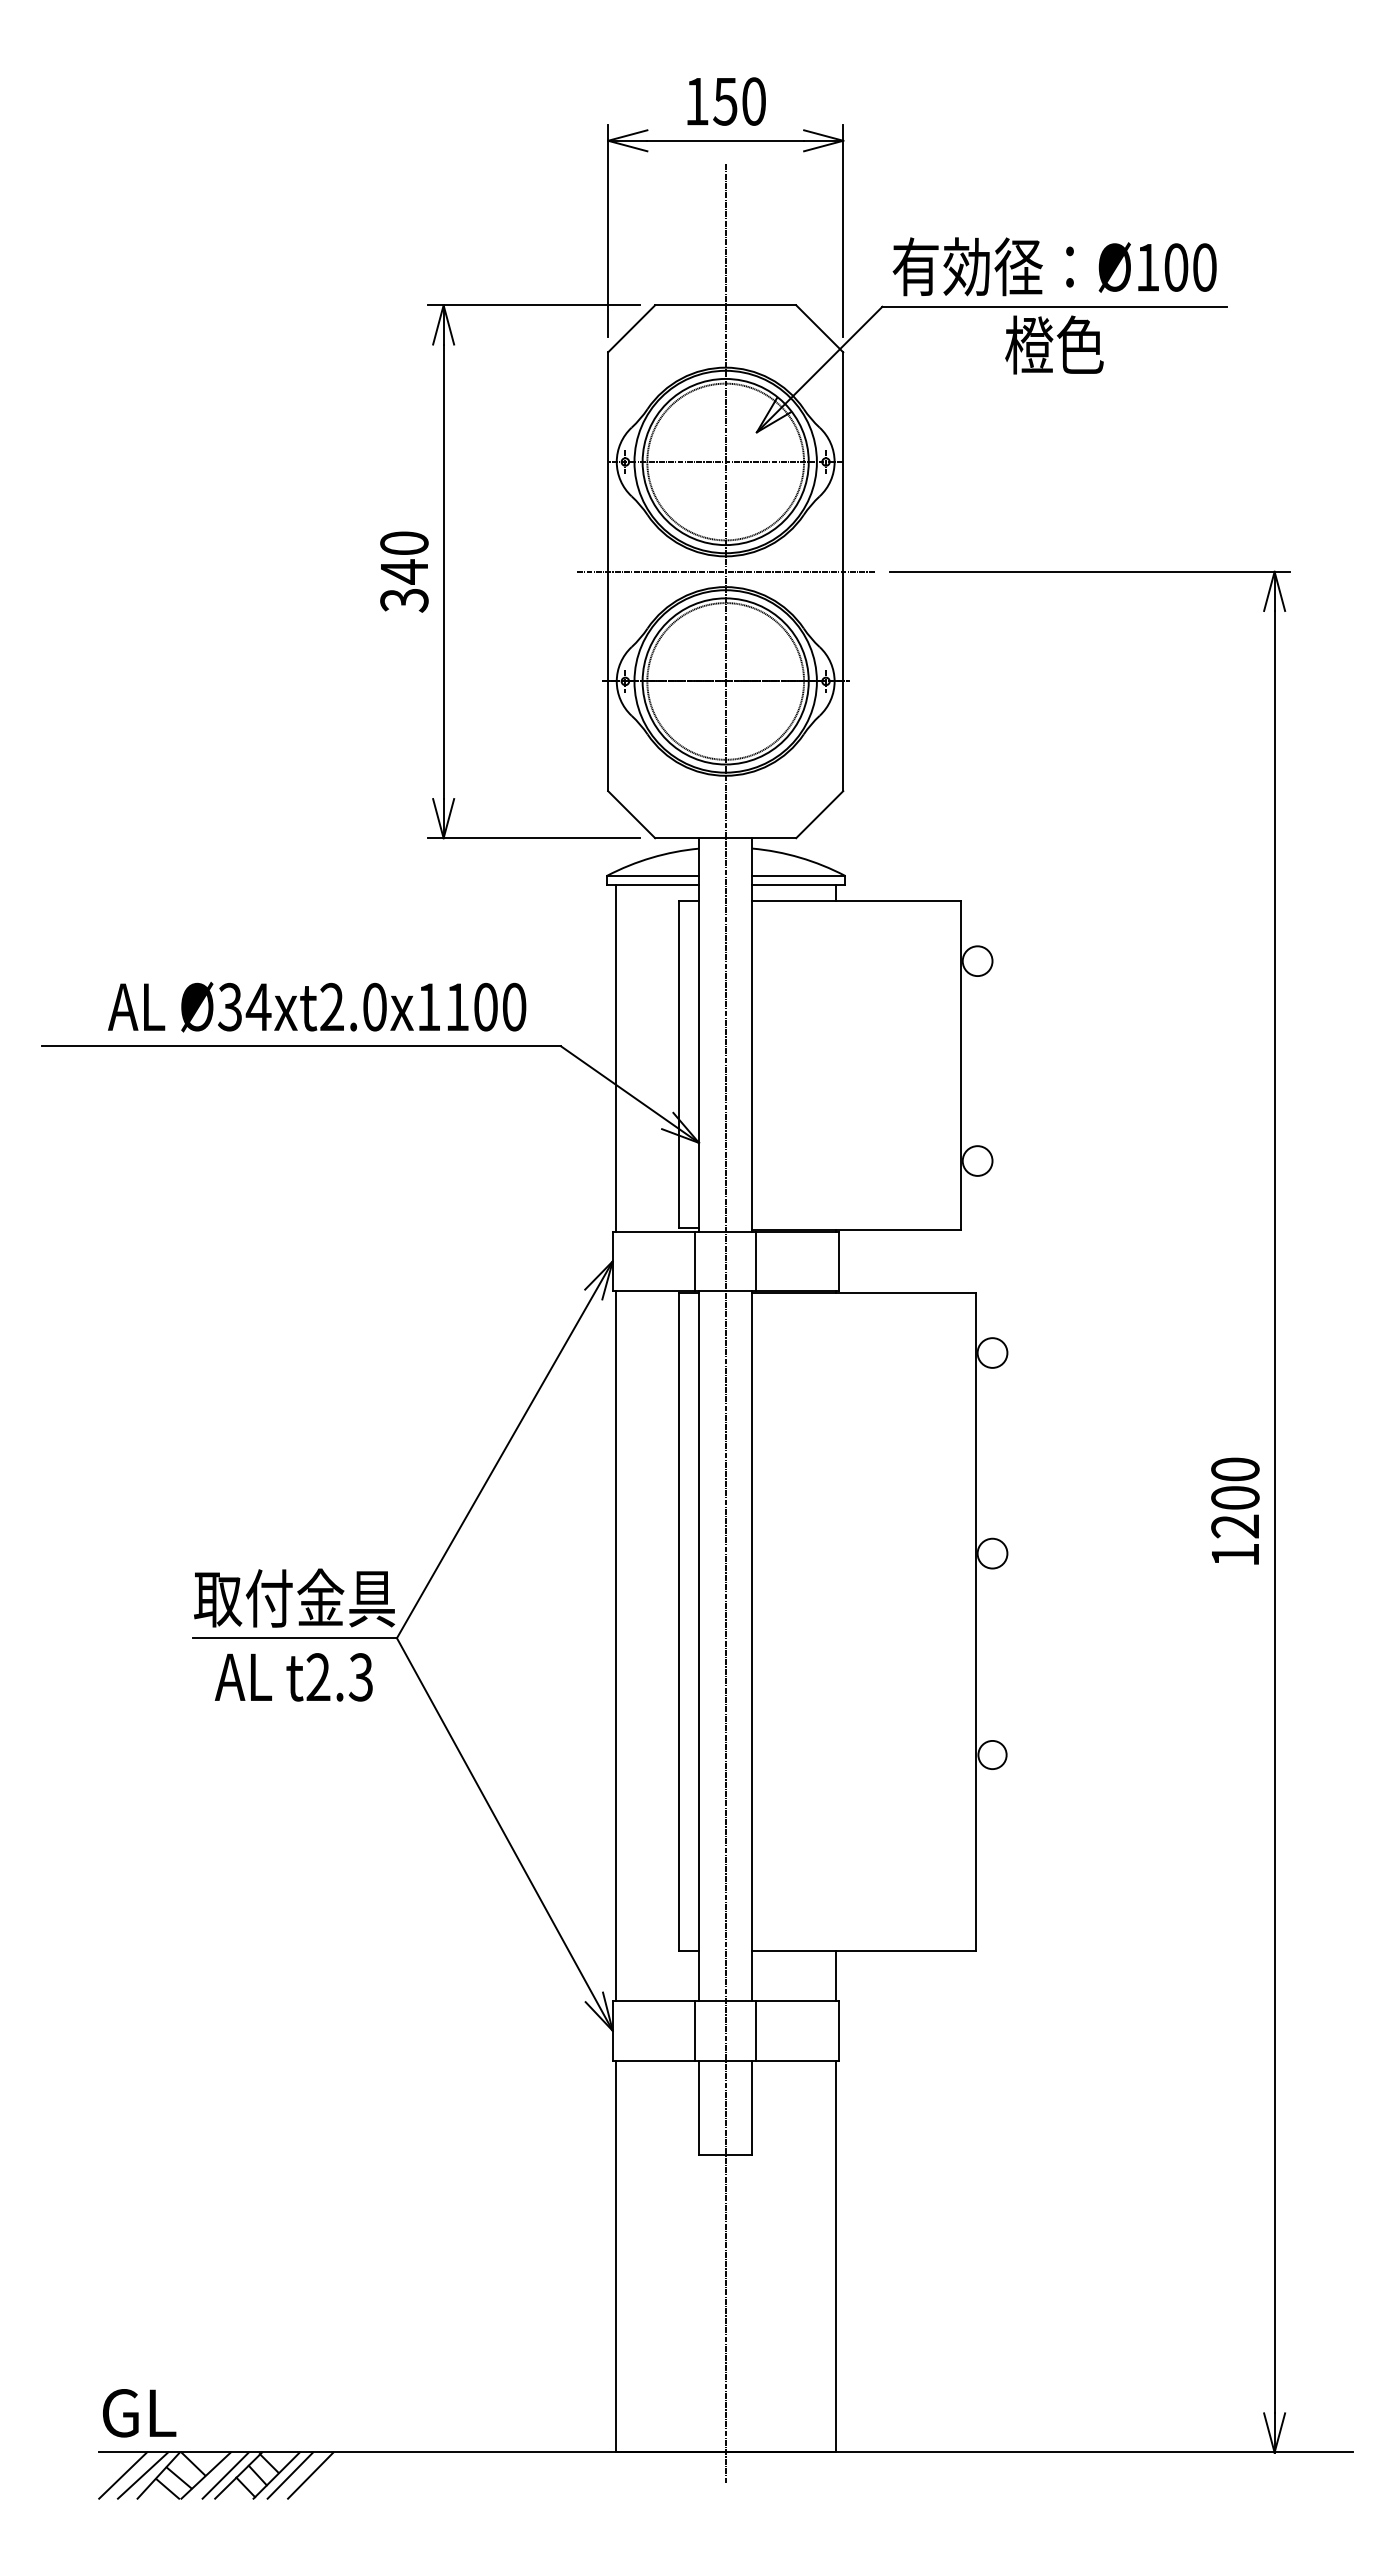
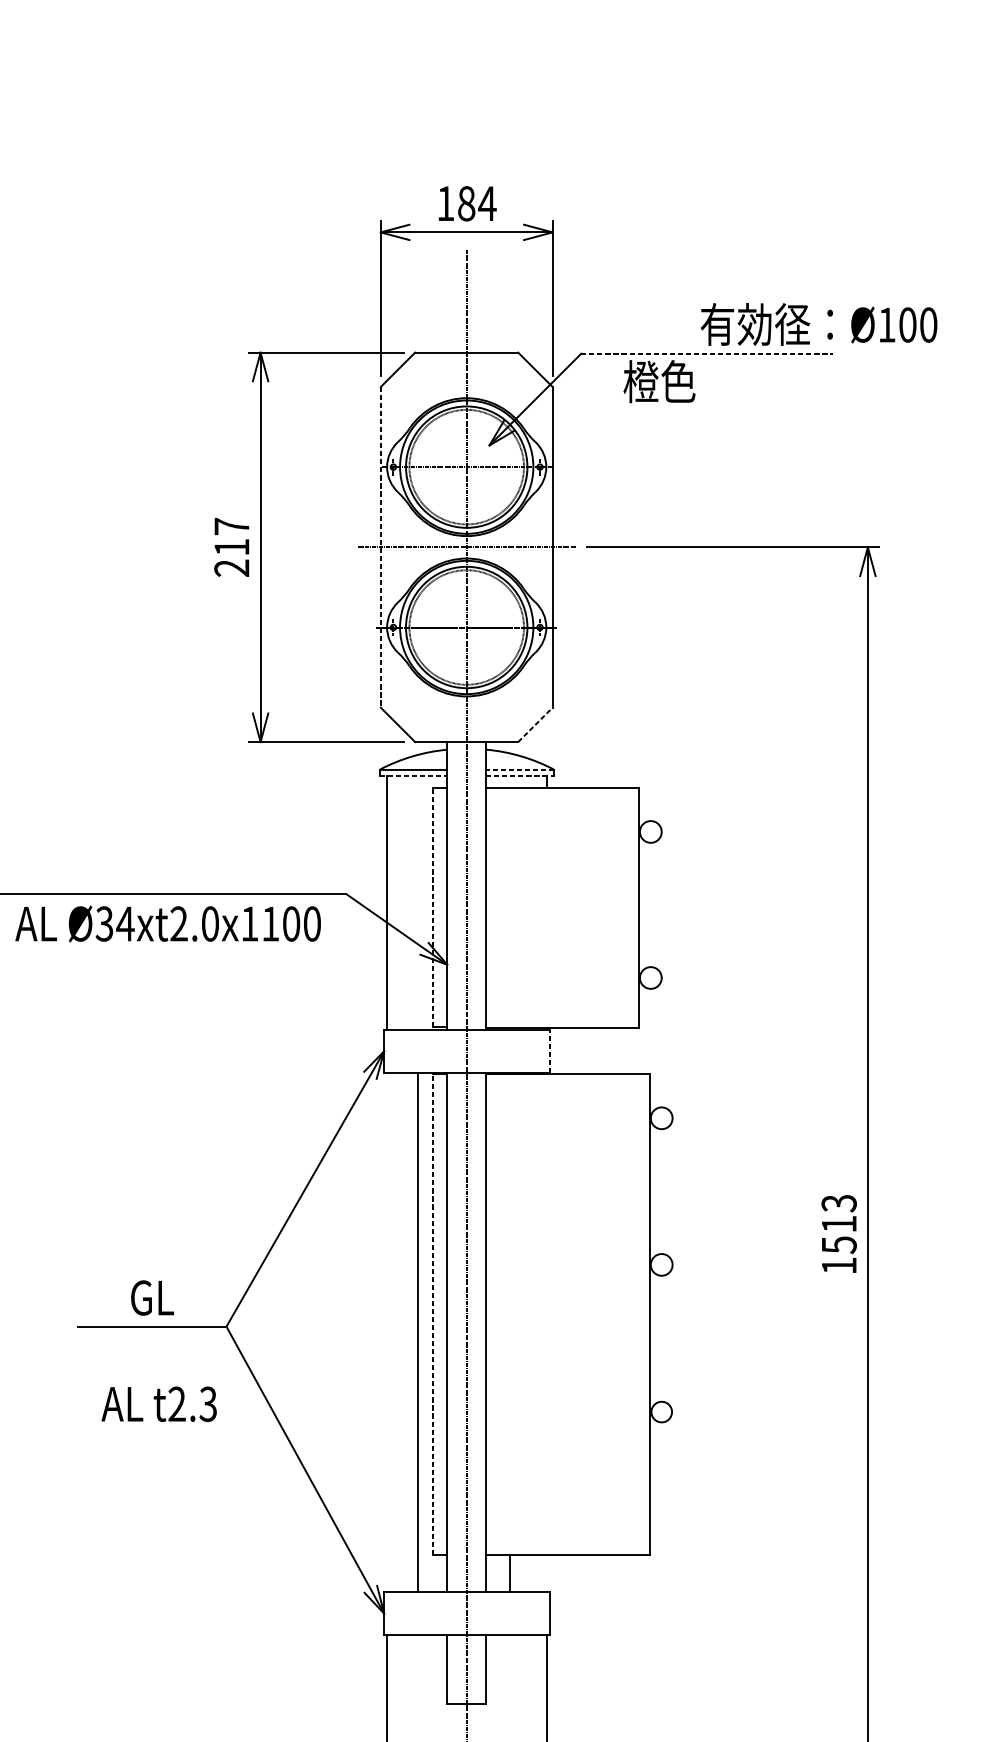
text: (739, 101) -> (476, 203), 150 -> 184
text: (1054, 266) -> (818, 324), moved
line: (1055, 306) -> (707, 353), solid -> dashed
text: (1054, 344) -> (659, 381), moved
text: (404, 571) -> (231, 547), 340 -> 217
line: (608, 572) -> (381, 547), solid -> dashed
line: (820, 814) -> (536, 724), solid -> dashed
line: (798, 875) -> (519, 769), solid -> dashed
line: (653, 885) -> (413, 776), solid -> dashed
line: (799, 885) -> (520, 776), solid -> dashed
text: (317, 1006) -> (168, 923), moved
line: (679, 1064) -> (432, 907), solid -> dashed
line: (695, 1261) -> (444, 1051), removed
line: (755, 1261) -> (488, 1051), removed
line: (839, 1261) -> (549, 1051), solid -> dashed
text: (1235, 1498) -> (839, 1224), 1200 -> 1513
text: (294, 1597) -> (151, 1296), 取付金具 -> GL
line: (679, 1621) -> (432, 1314), solid -> dashed
line: (616, 1646) -> (418, 1332), moved
text: (293, 1677) -> (158, 1404), moved
line: (835, 1975) -> (509, 1573), moved
line: (695, 2030) -> (444, 1613), removed
line: (755, 2030) -> (488, 1613), removed

